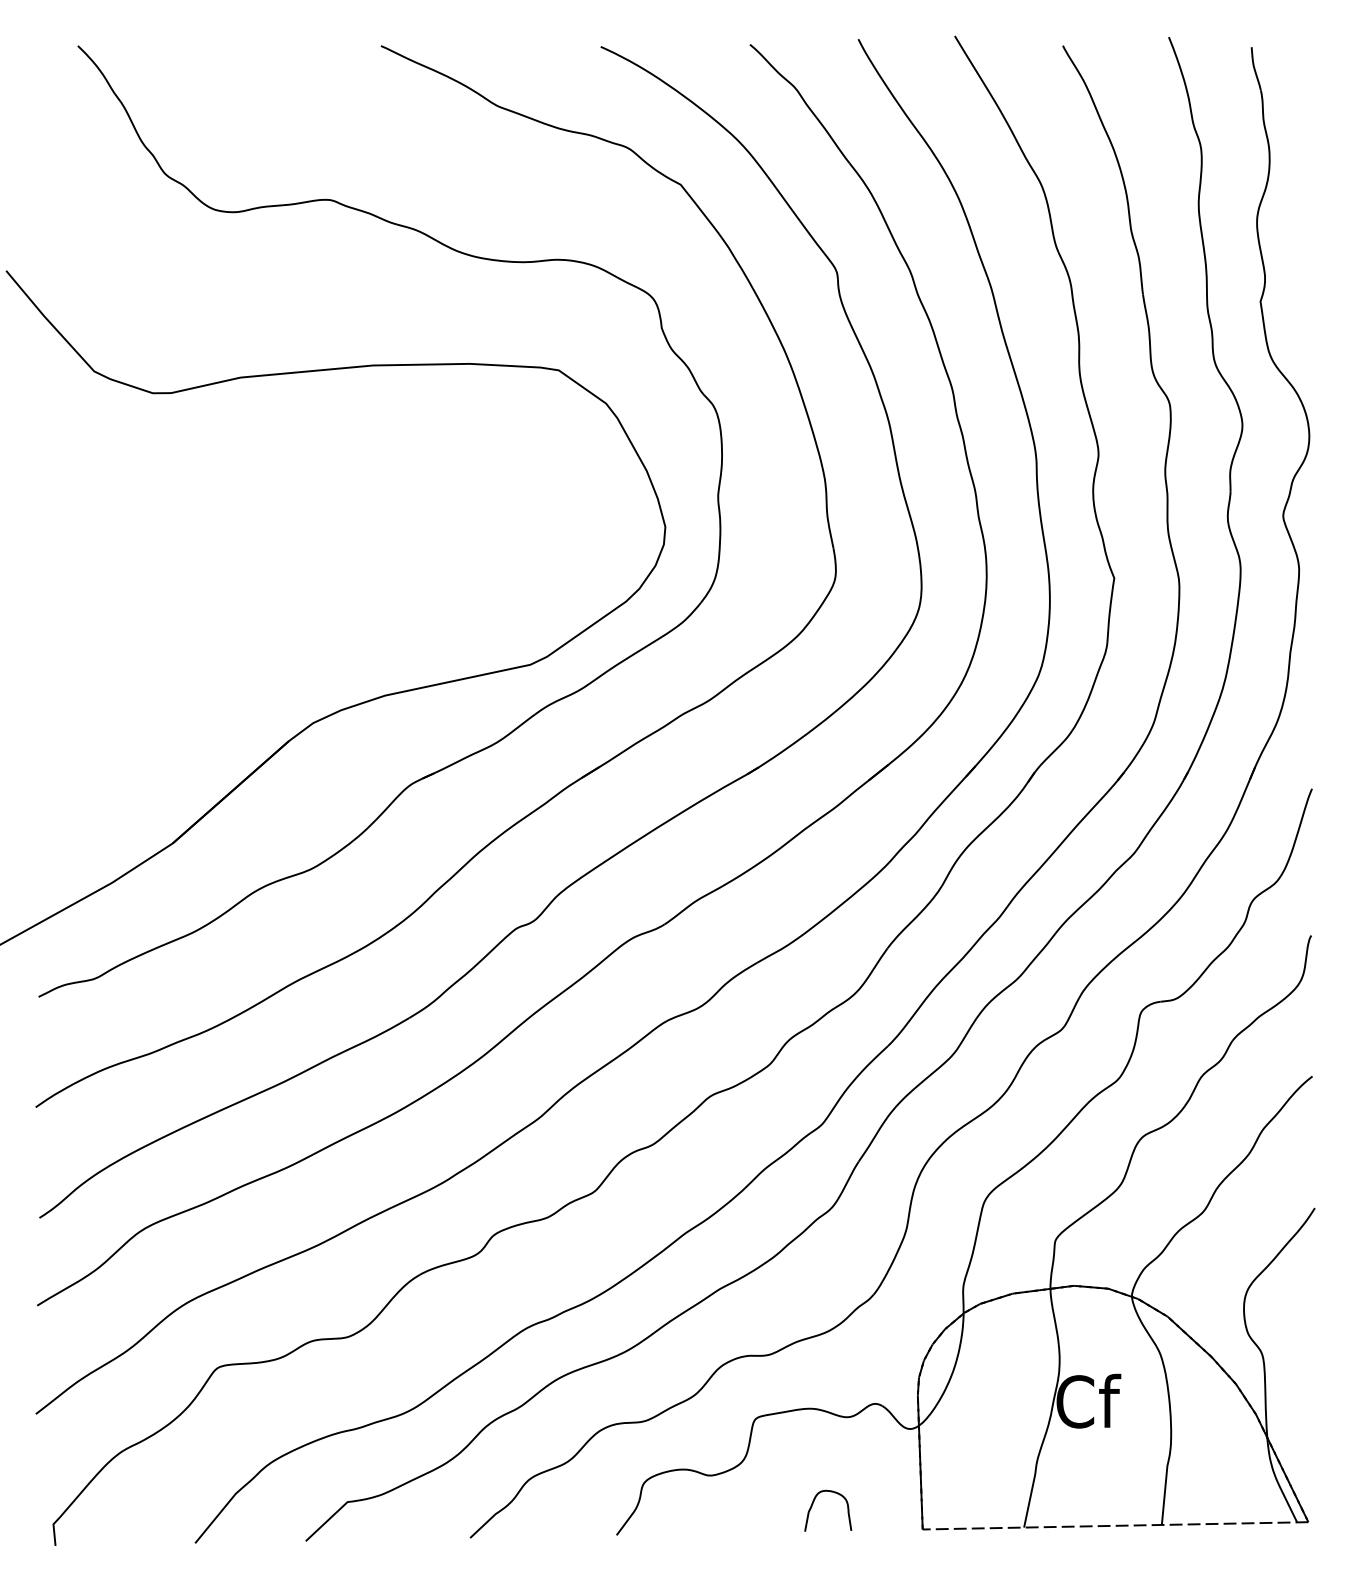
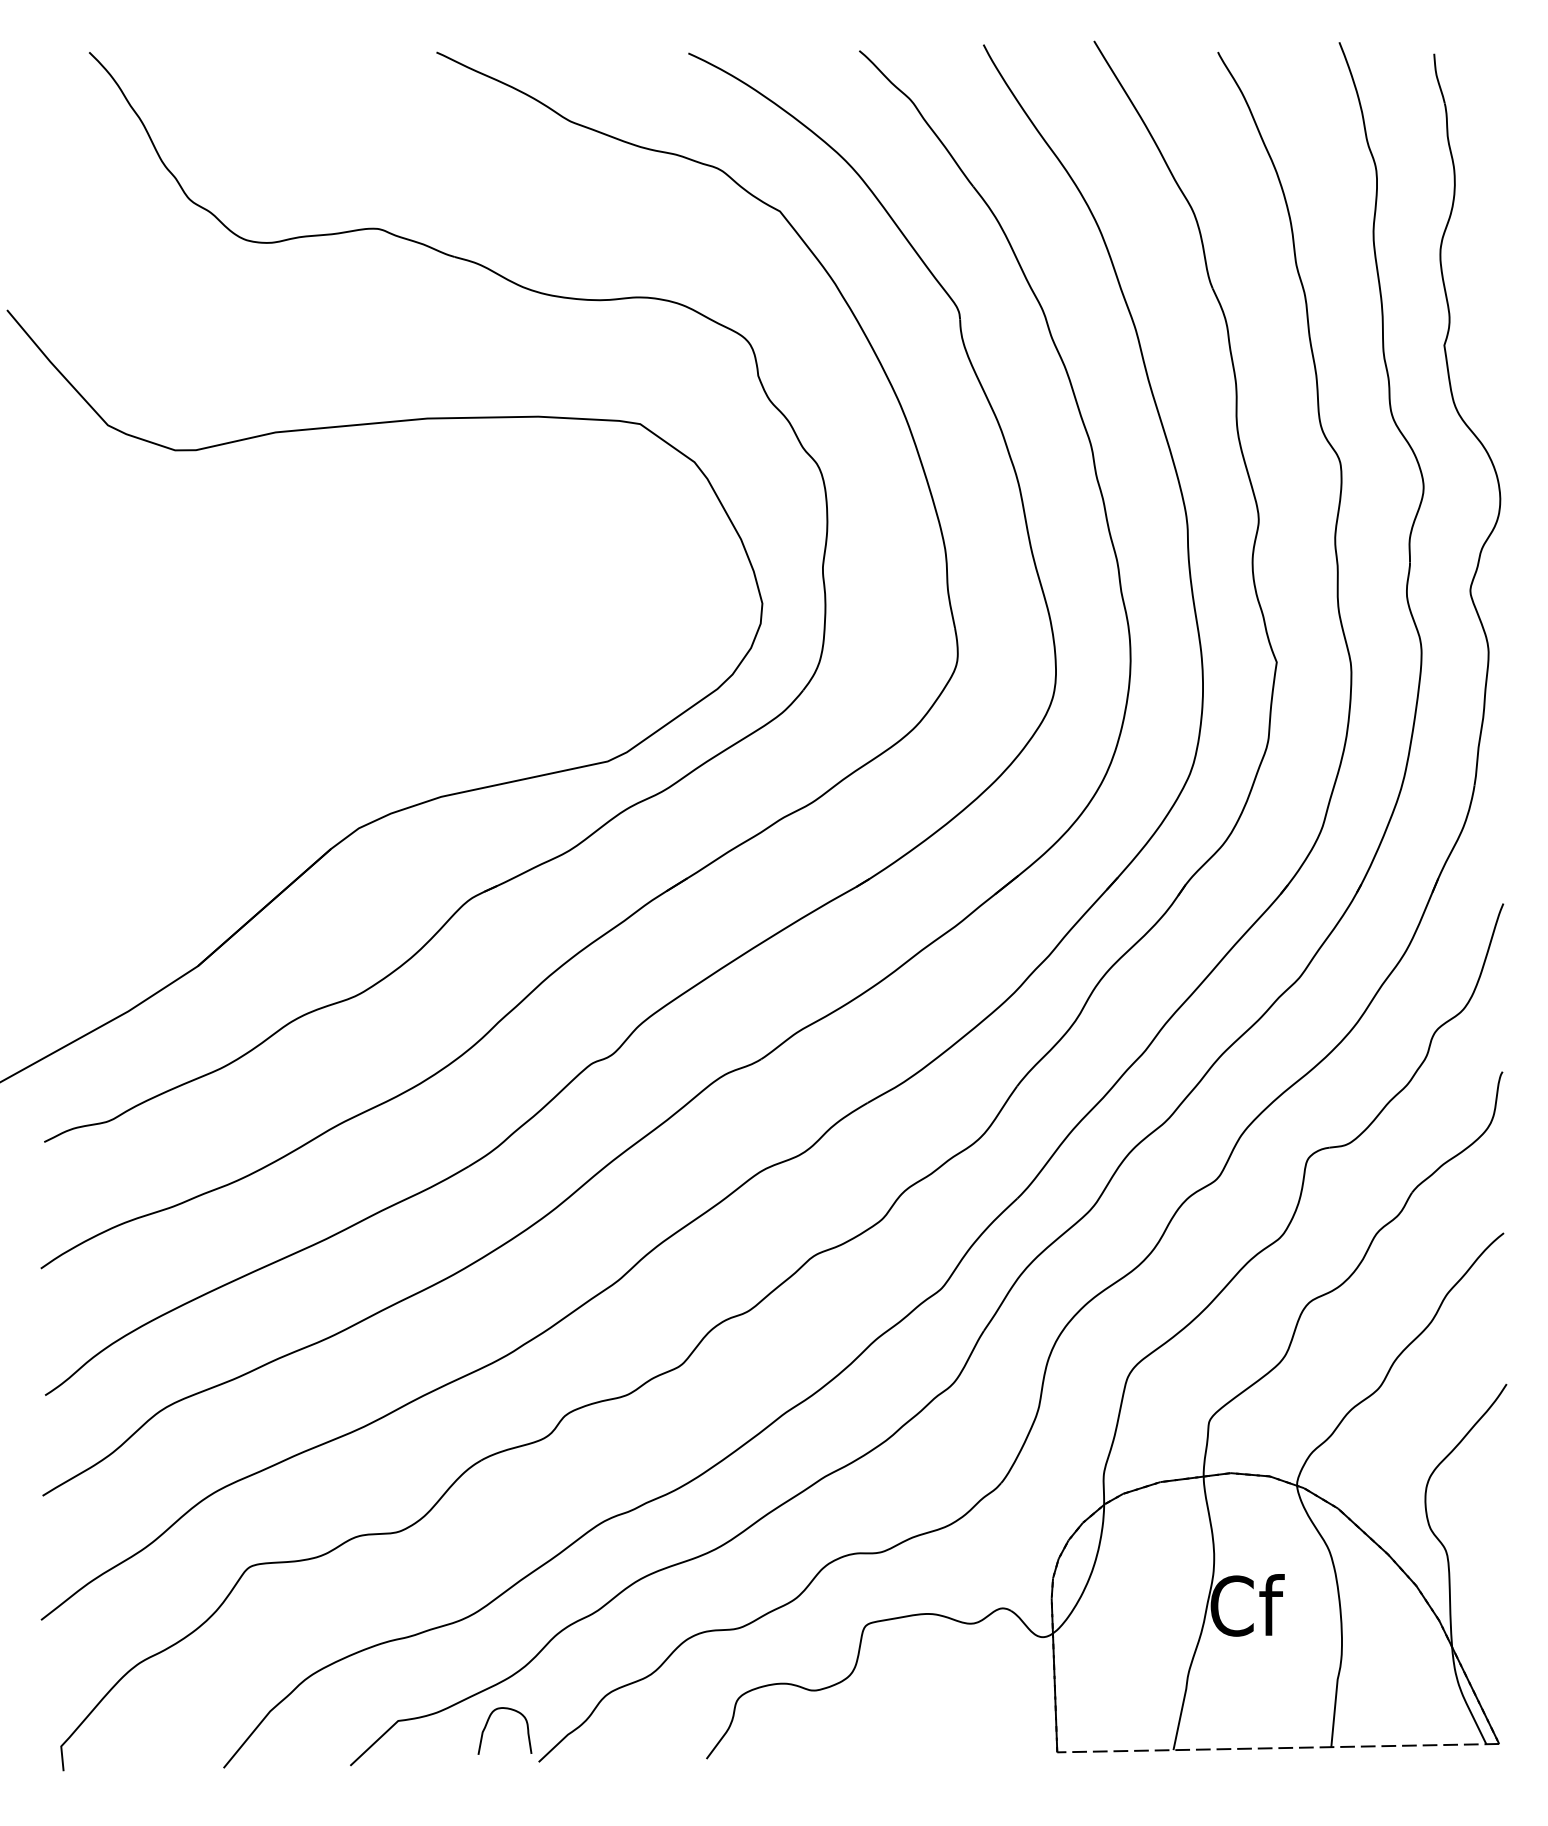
curve: (813, 1503) -> (488, 1722), moved

